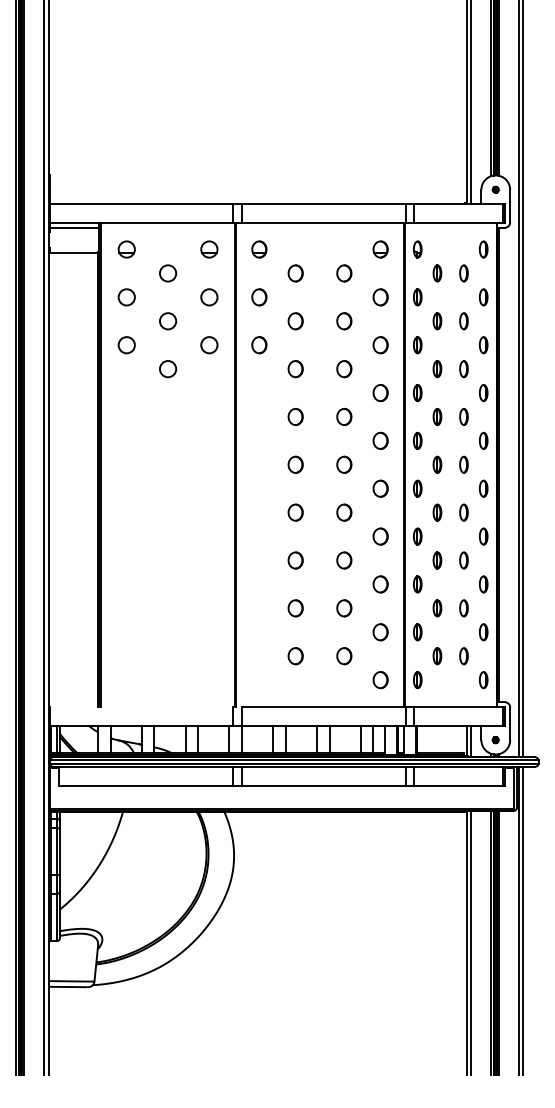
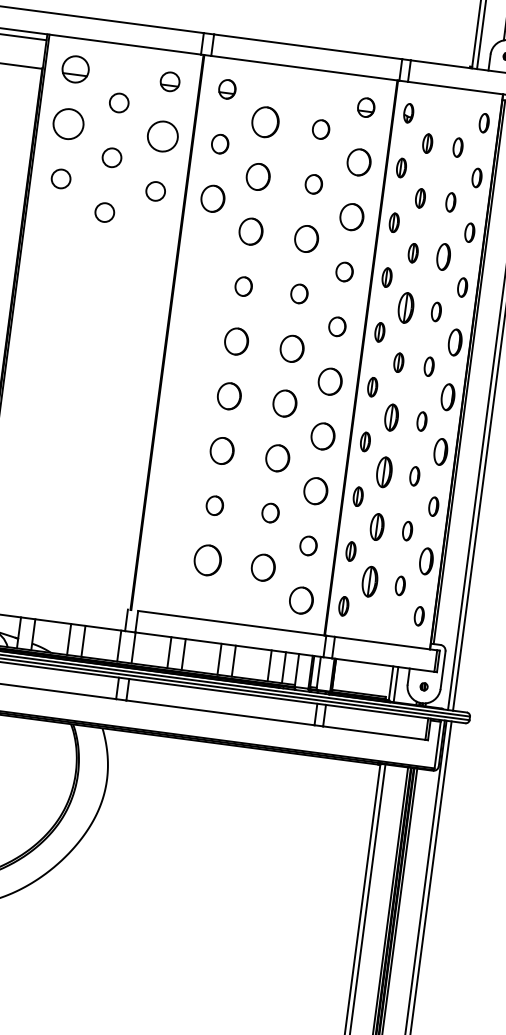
part: (126, 249) -> (75, 69), size x1.4
part: (295, 273) -> (265, 122), size x1.6
circle: (126, 297) -> (67, 124), size x1.6
circle: (209, 297) -> (163, 136), size x1.6
part: (380, 297) -> (358, 162), size x1.4
part: (295, 321) -> (257, 177), size x1.4
part: (259, 345) -> (213, 199), size x1.4
part: (380, 345) -> (351, 217), size x1.4
part: (295, 369) -> (250, 232), size x1.4
part: (344, 369) -> (306, 239), size x1.4
part: (463, 369) -> (443, 257), size x1.4
part: (437, 416) -> (406, 307), size x1.6
part: (483, 440) -> (455, 341), size x1.4
part: (295, 464) -> (236, 341), size x1.4
part: (344, 464) -> (292, 348), size x1.4
part: (380, 488) -> (330, 381), size x1.4
part: (483, 488) -> (448, 396), size x1.4
part: (295, 512) -> (229, 395), size x1.4
part: (344, 512) -> (285, 403), size x1.4
part: (437, 512) -> (391, 417), size x1.4
part: (380, 536) -> (322, 436), size x1.4
part: (483, 536) -> (440, 451), size x1.4
part: (295, 560) -> (221, 450), size x1.4
part: (344, 560) -> (277, 458), size x1.4
part: (437, 560) -> (384, 472), size x1.6
part: (380, 584) -> (315, 491), size x1.4
part: (437, 608) -> (377, 527), size x1.4
part: (483, 632) -> (426, 561), size x1.4
part: (295, 656) -> (207, 560), size x1.6
part: (344, 656) -> (263, 568), size x1.4
part: (437, 656) -> (369, 582), size x1.6
part: (380, 680) -> (301, 601), size x1.4

